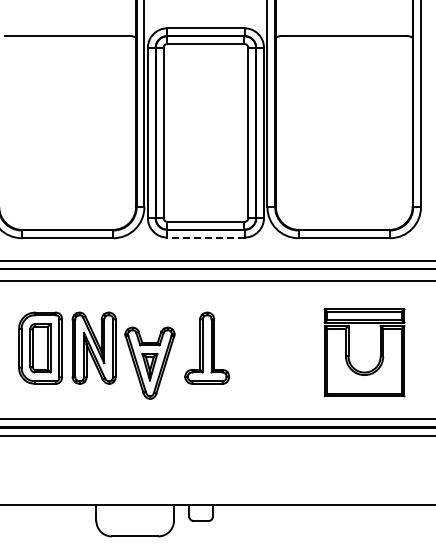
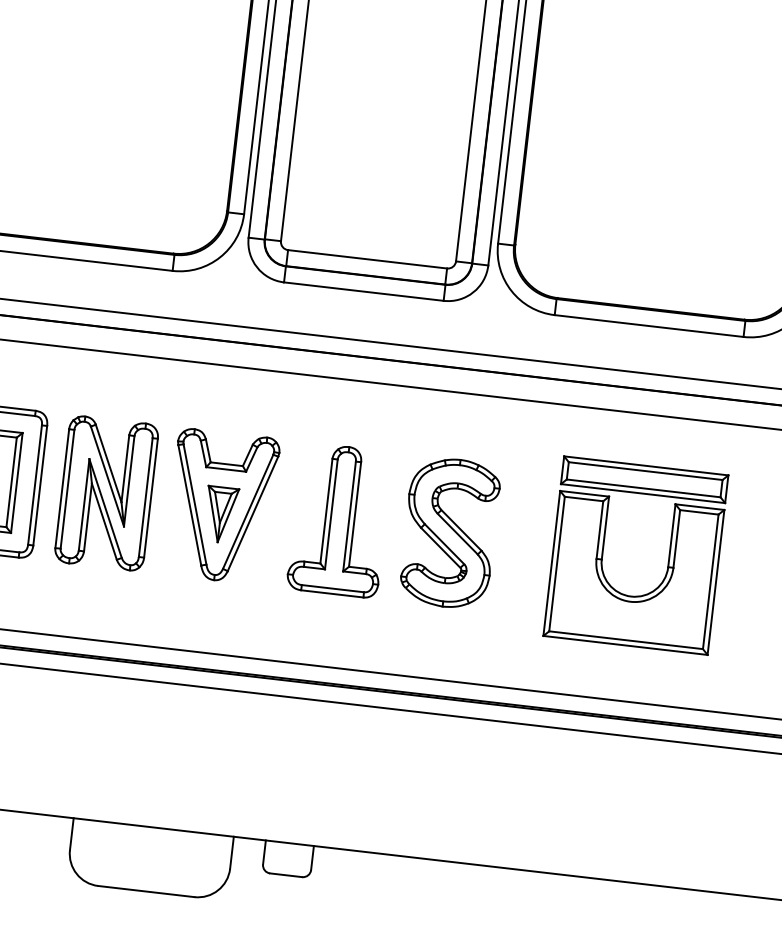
line: (205, 237) -> (362, 291), dashed -> solid
part: (260, 347) -> (450, 531), added
part: (349, 352) -> (604, 551), moved
part: (149, 362) -> (221, 505), moved

